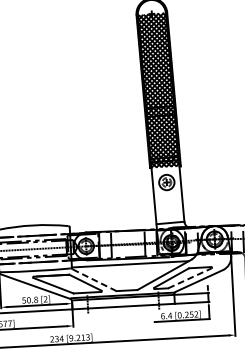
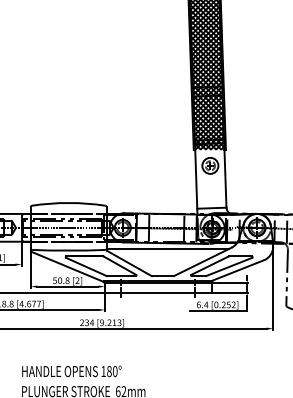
line: (190, 278) -> (229, 267), dashed -> solid
line: (94, 280) -> (129, 263), dashed -> solid

